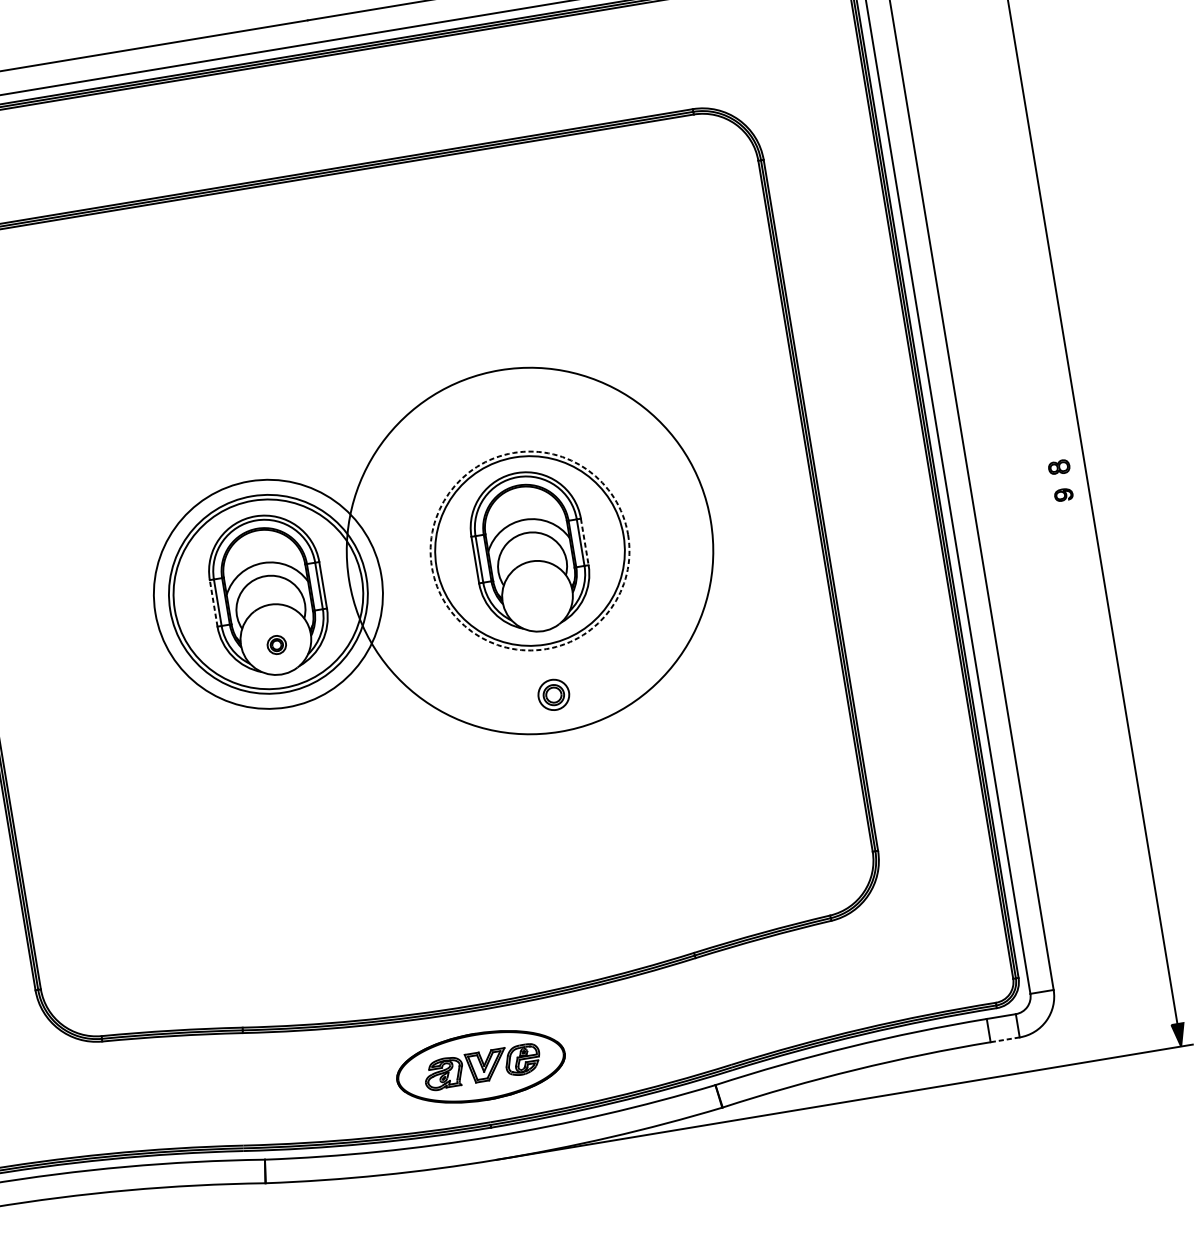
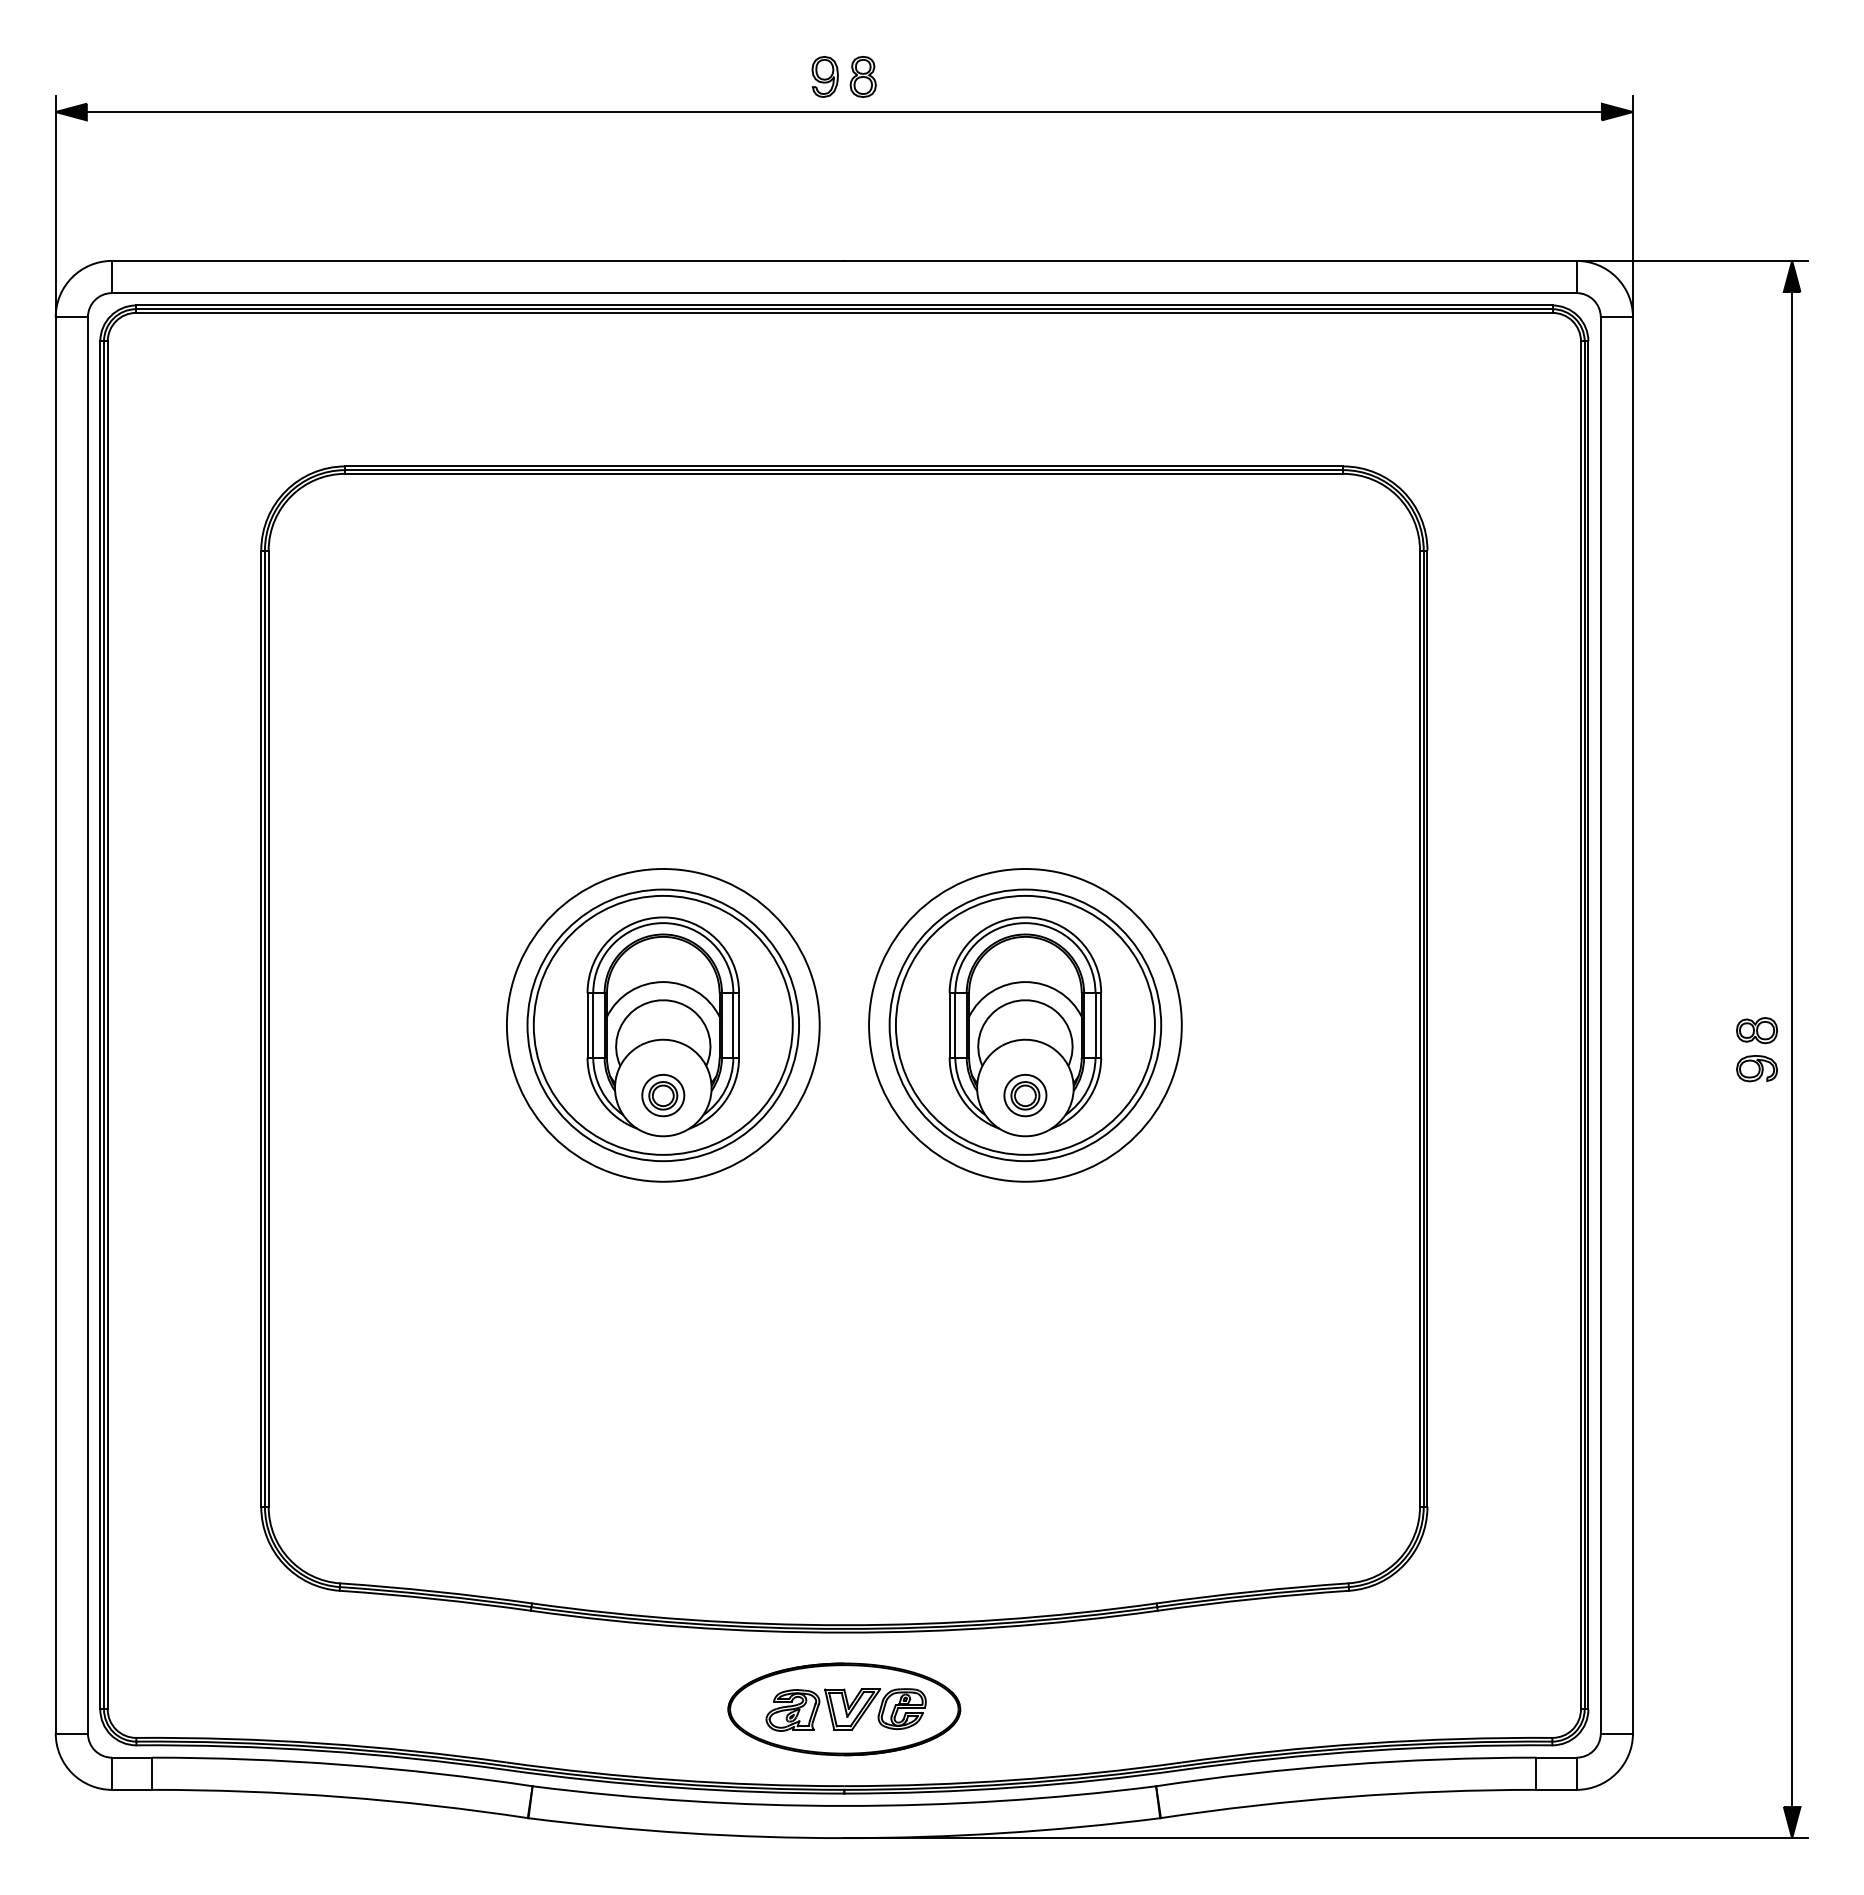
part: (1058, 467) -> (1756, 1030), size x1.43
part: (1063, 494) -> (1756, 1068), size x1.67
line: (585, 542) -> (1101, 1025), dashed -> solid
circle: (530, 551) -> (1025, 1025), dashed -> solid
circle: (530, 551) -> (1025, 1025), size x0.62
line: (213, 602) -> (587, 1024), dashed -> solid
part: (276, 644) -> (663, 1095), size x1.67
part: (553, 694) -> (1025, 1095), moved
line: (1005, 1039) -> (1556, 1789), dashed -> solid

